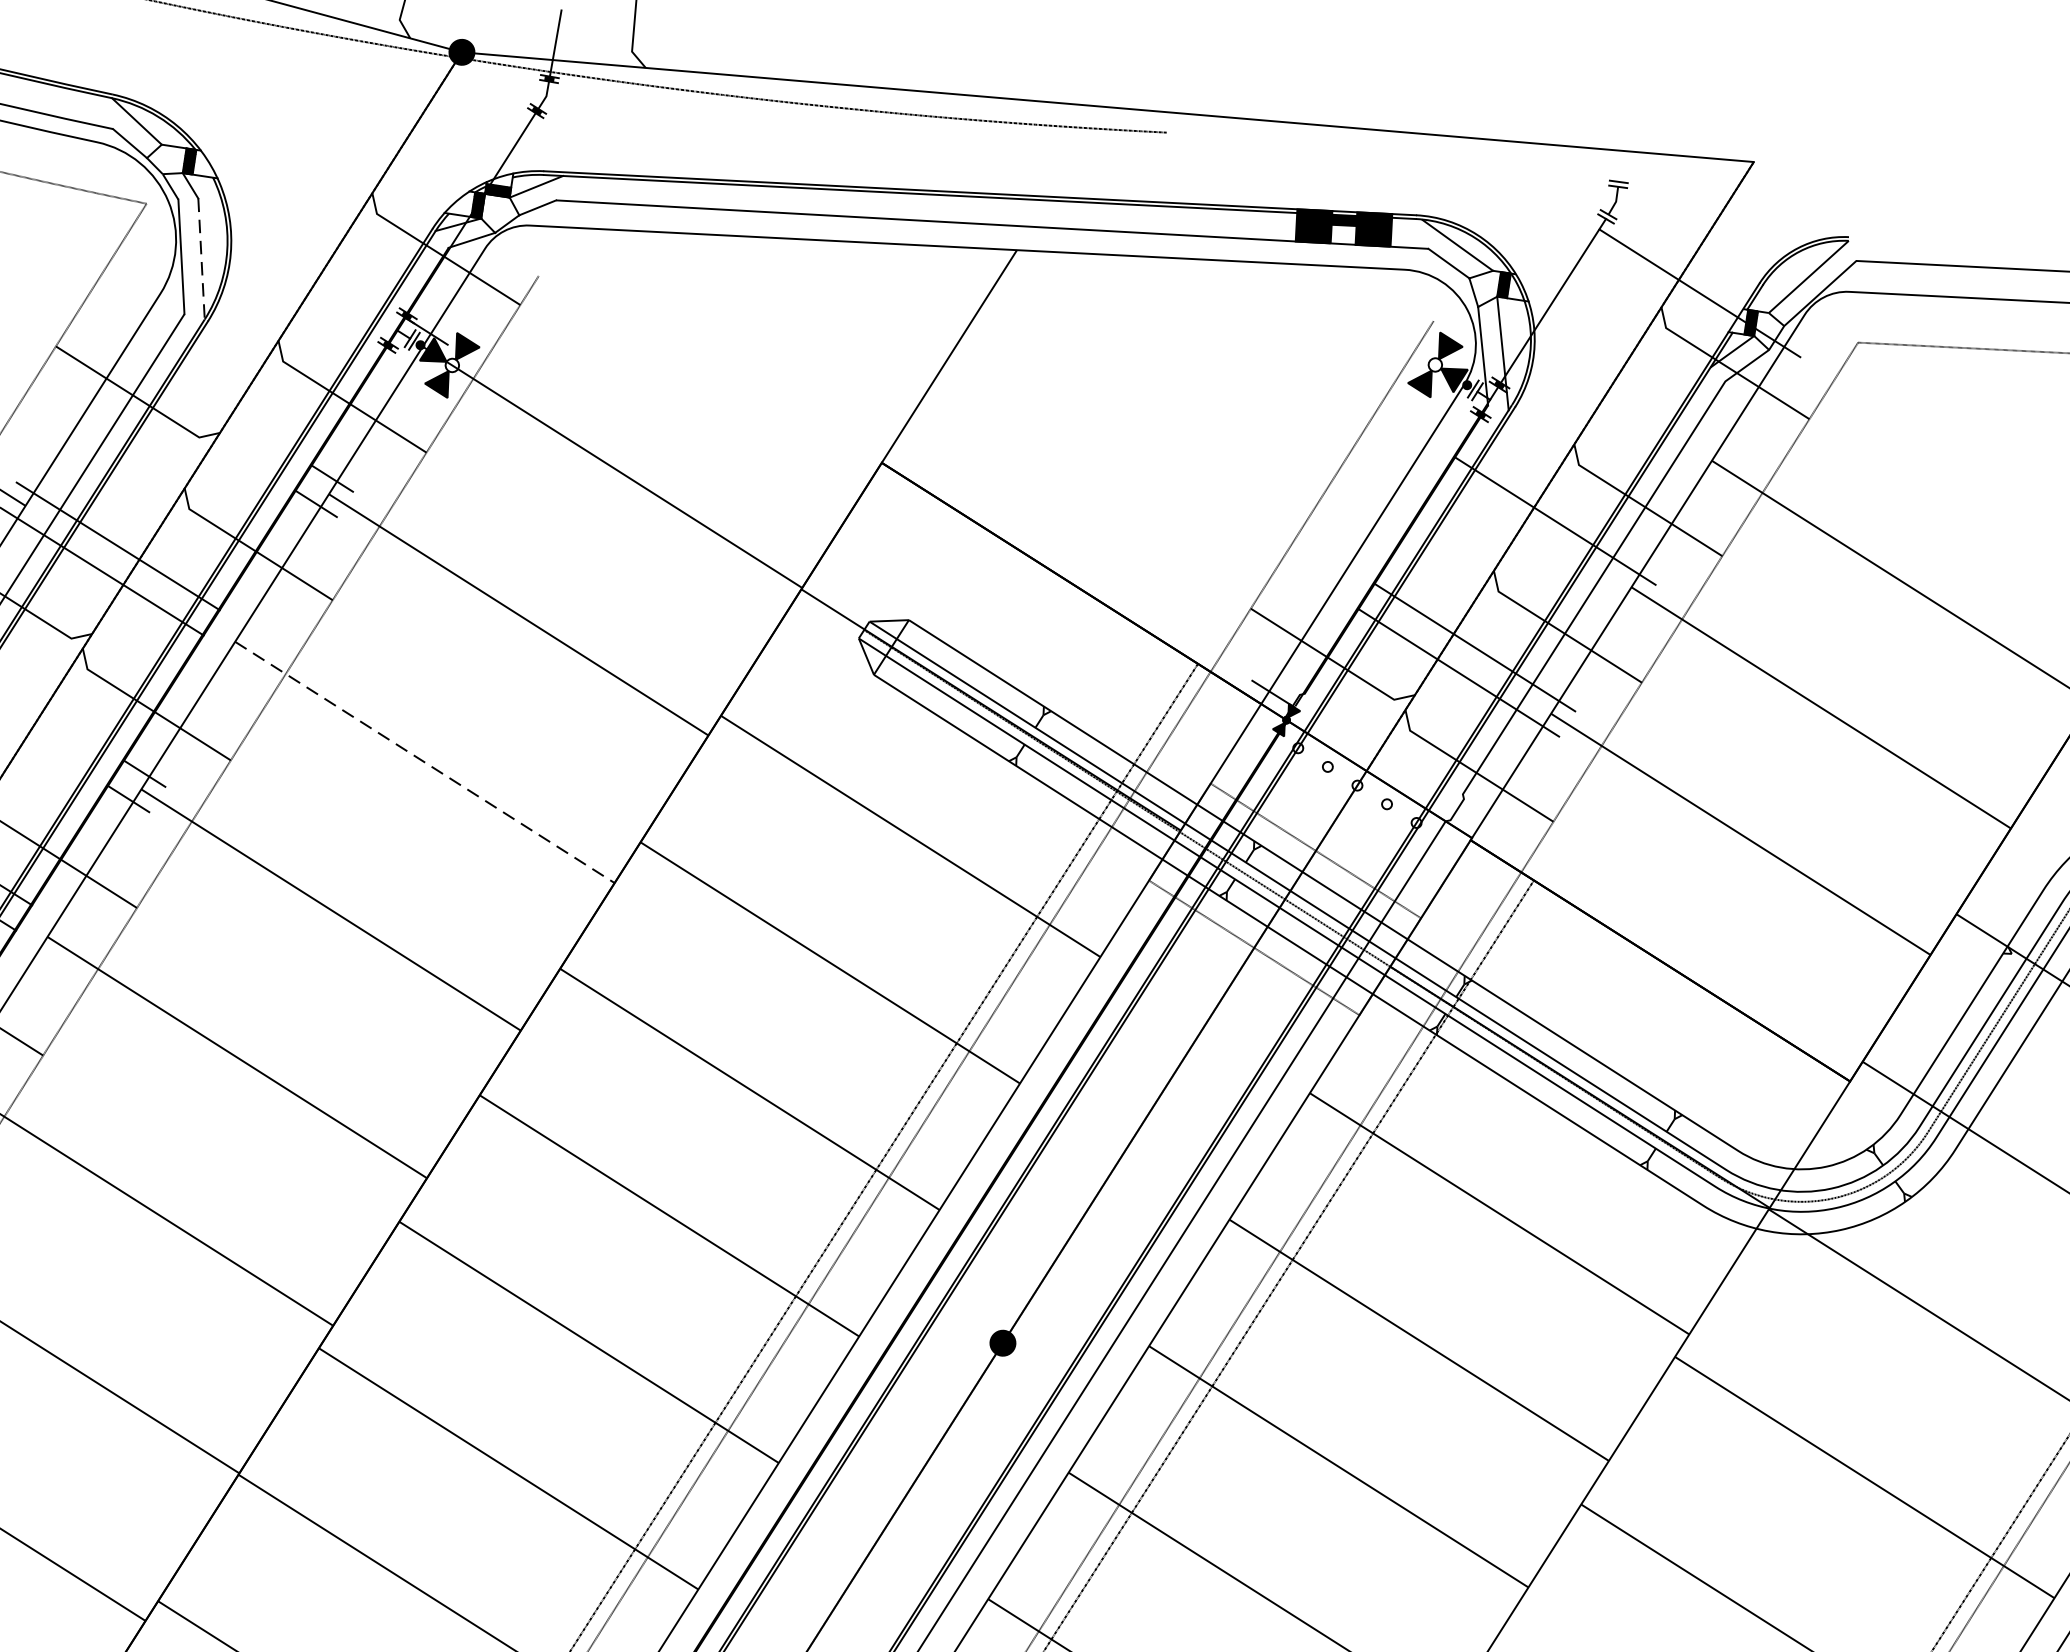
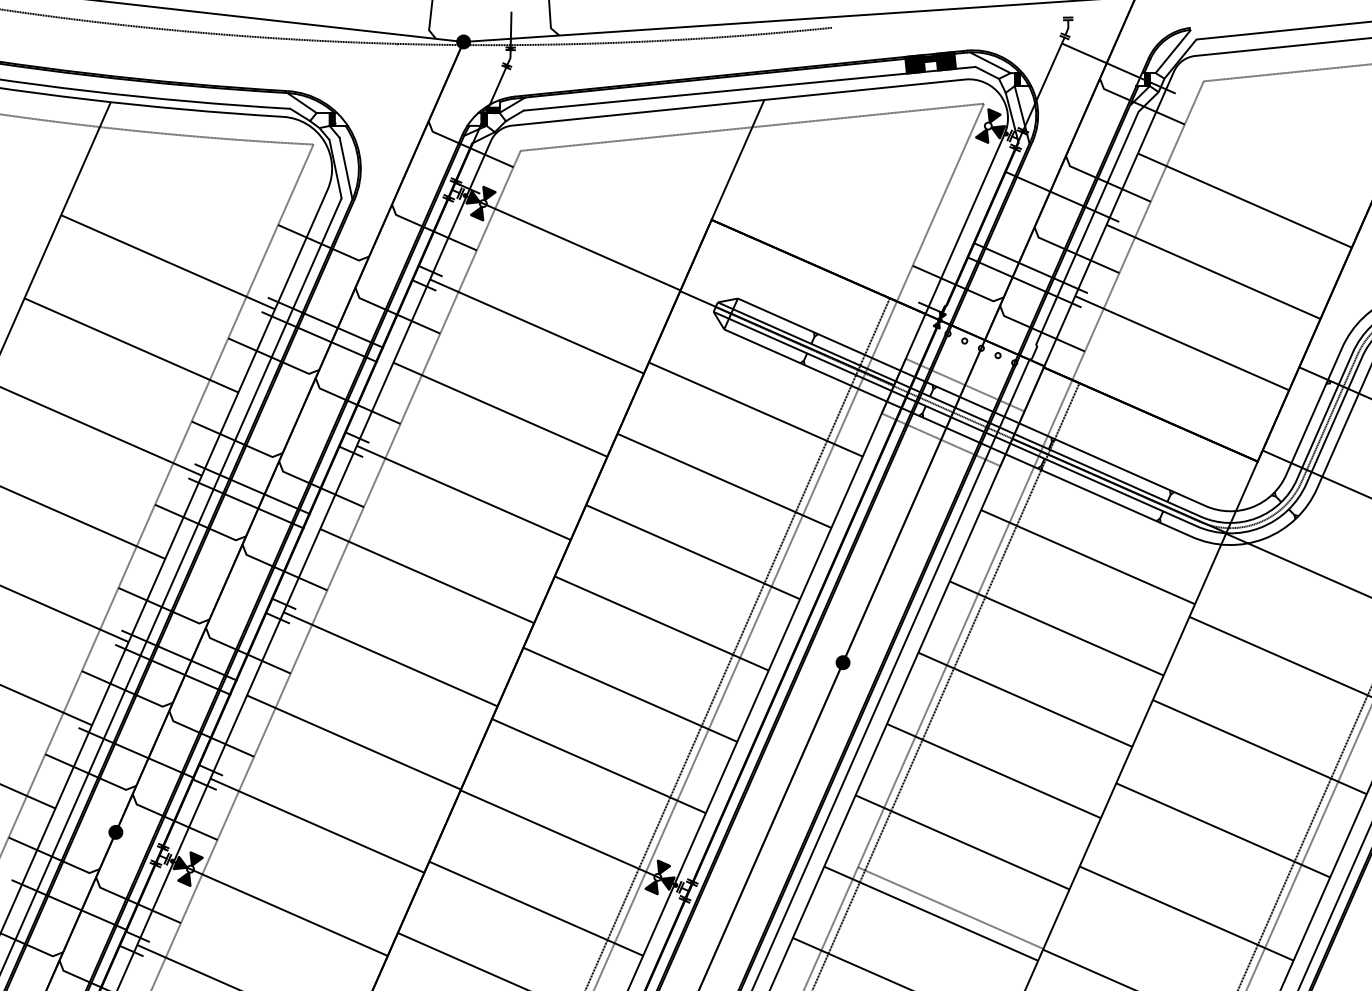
line: (202, 260) -> (346, 169), dashed -> solid
line: (984, 296) -> (751, 126), added
line: (425, 762) -> (500, 409), dashed -> solid

